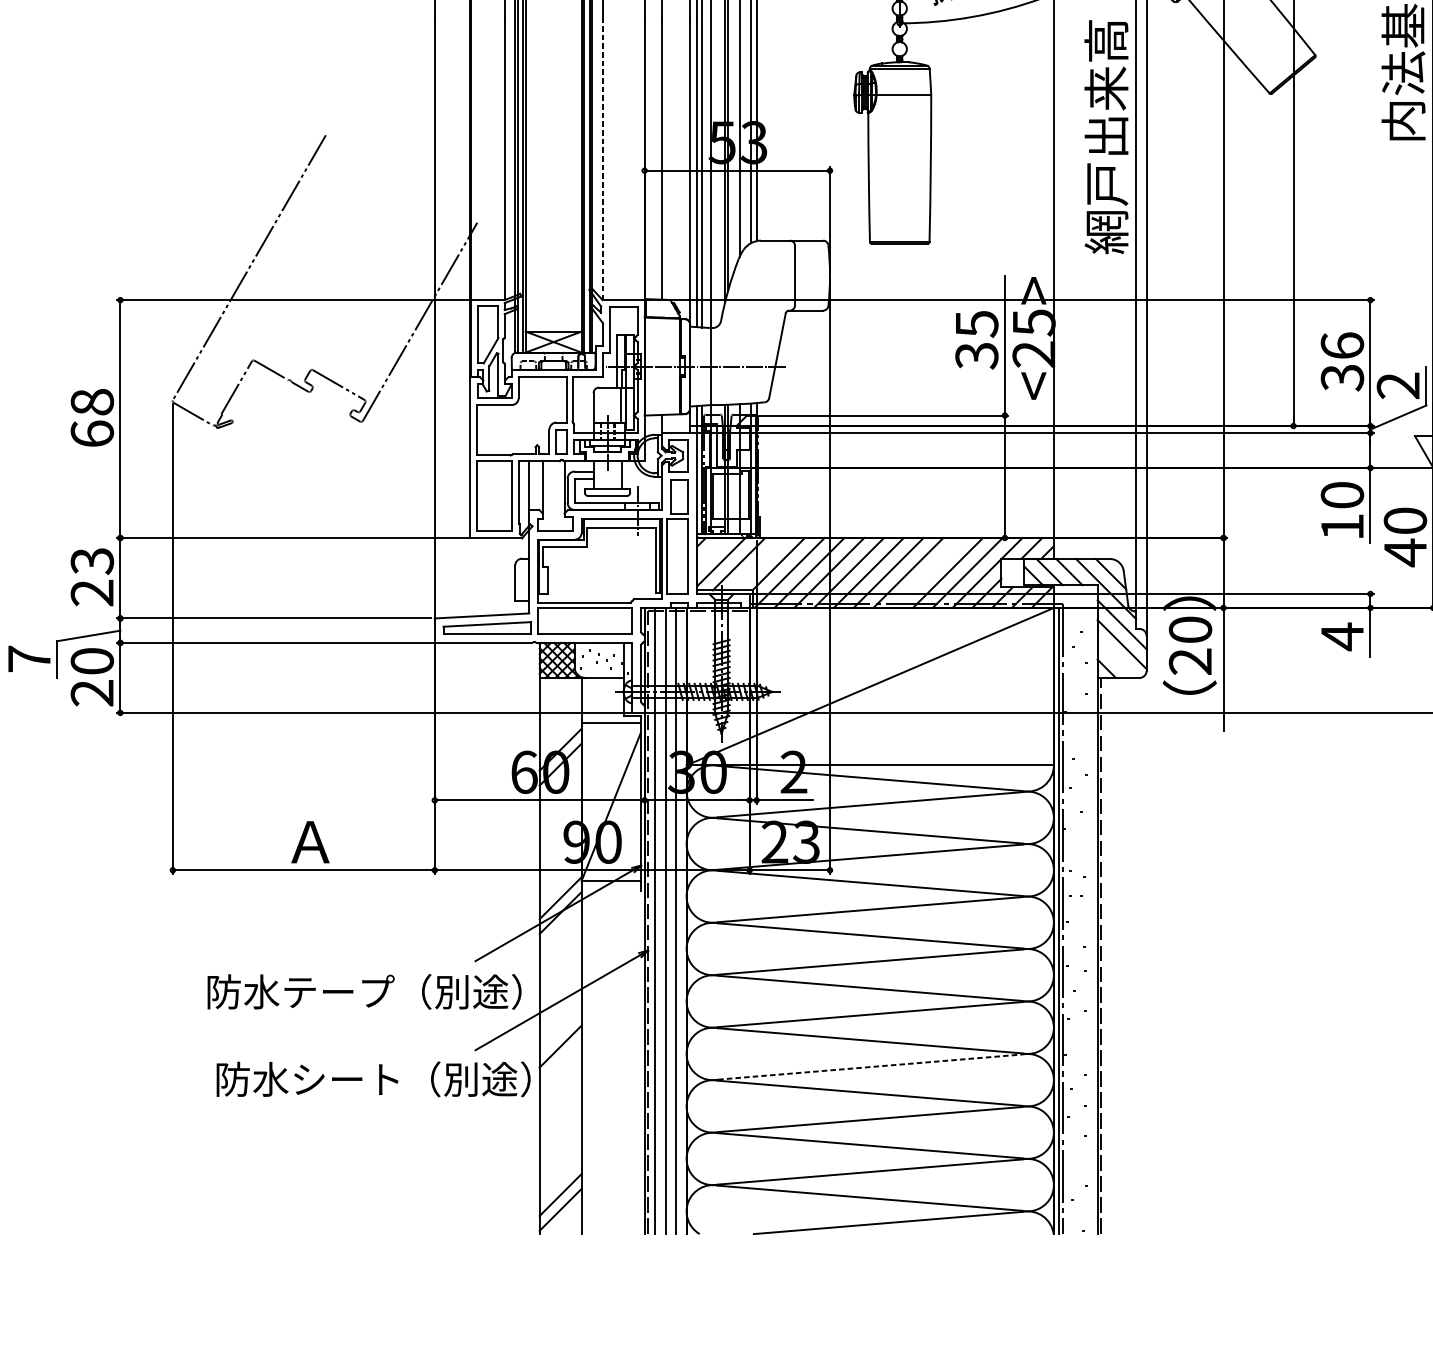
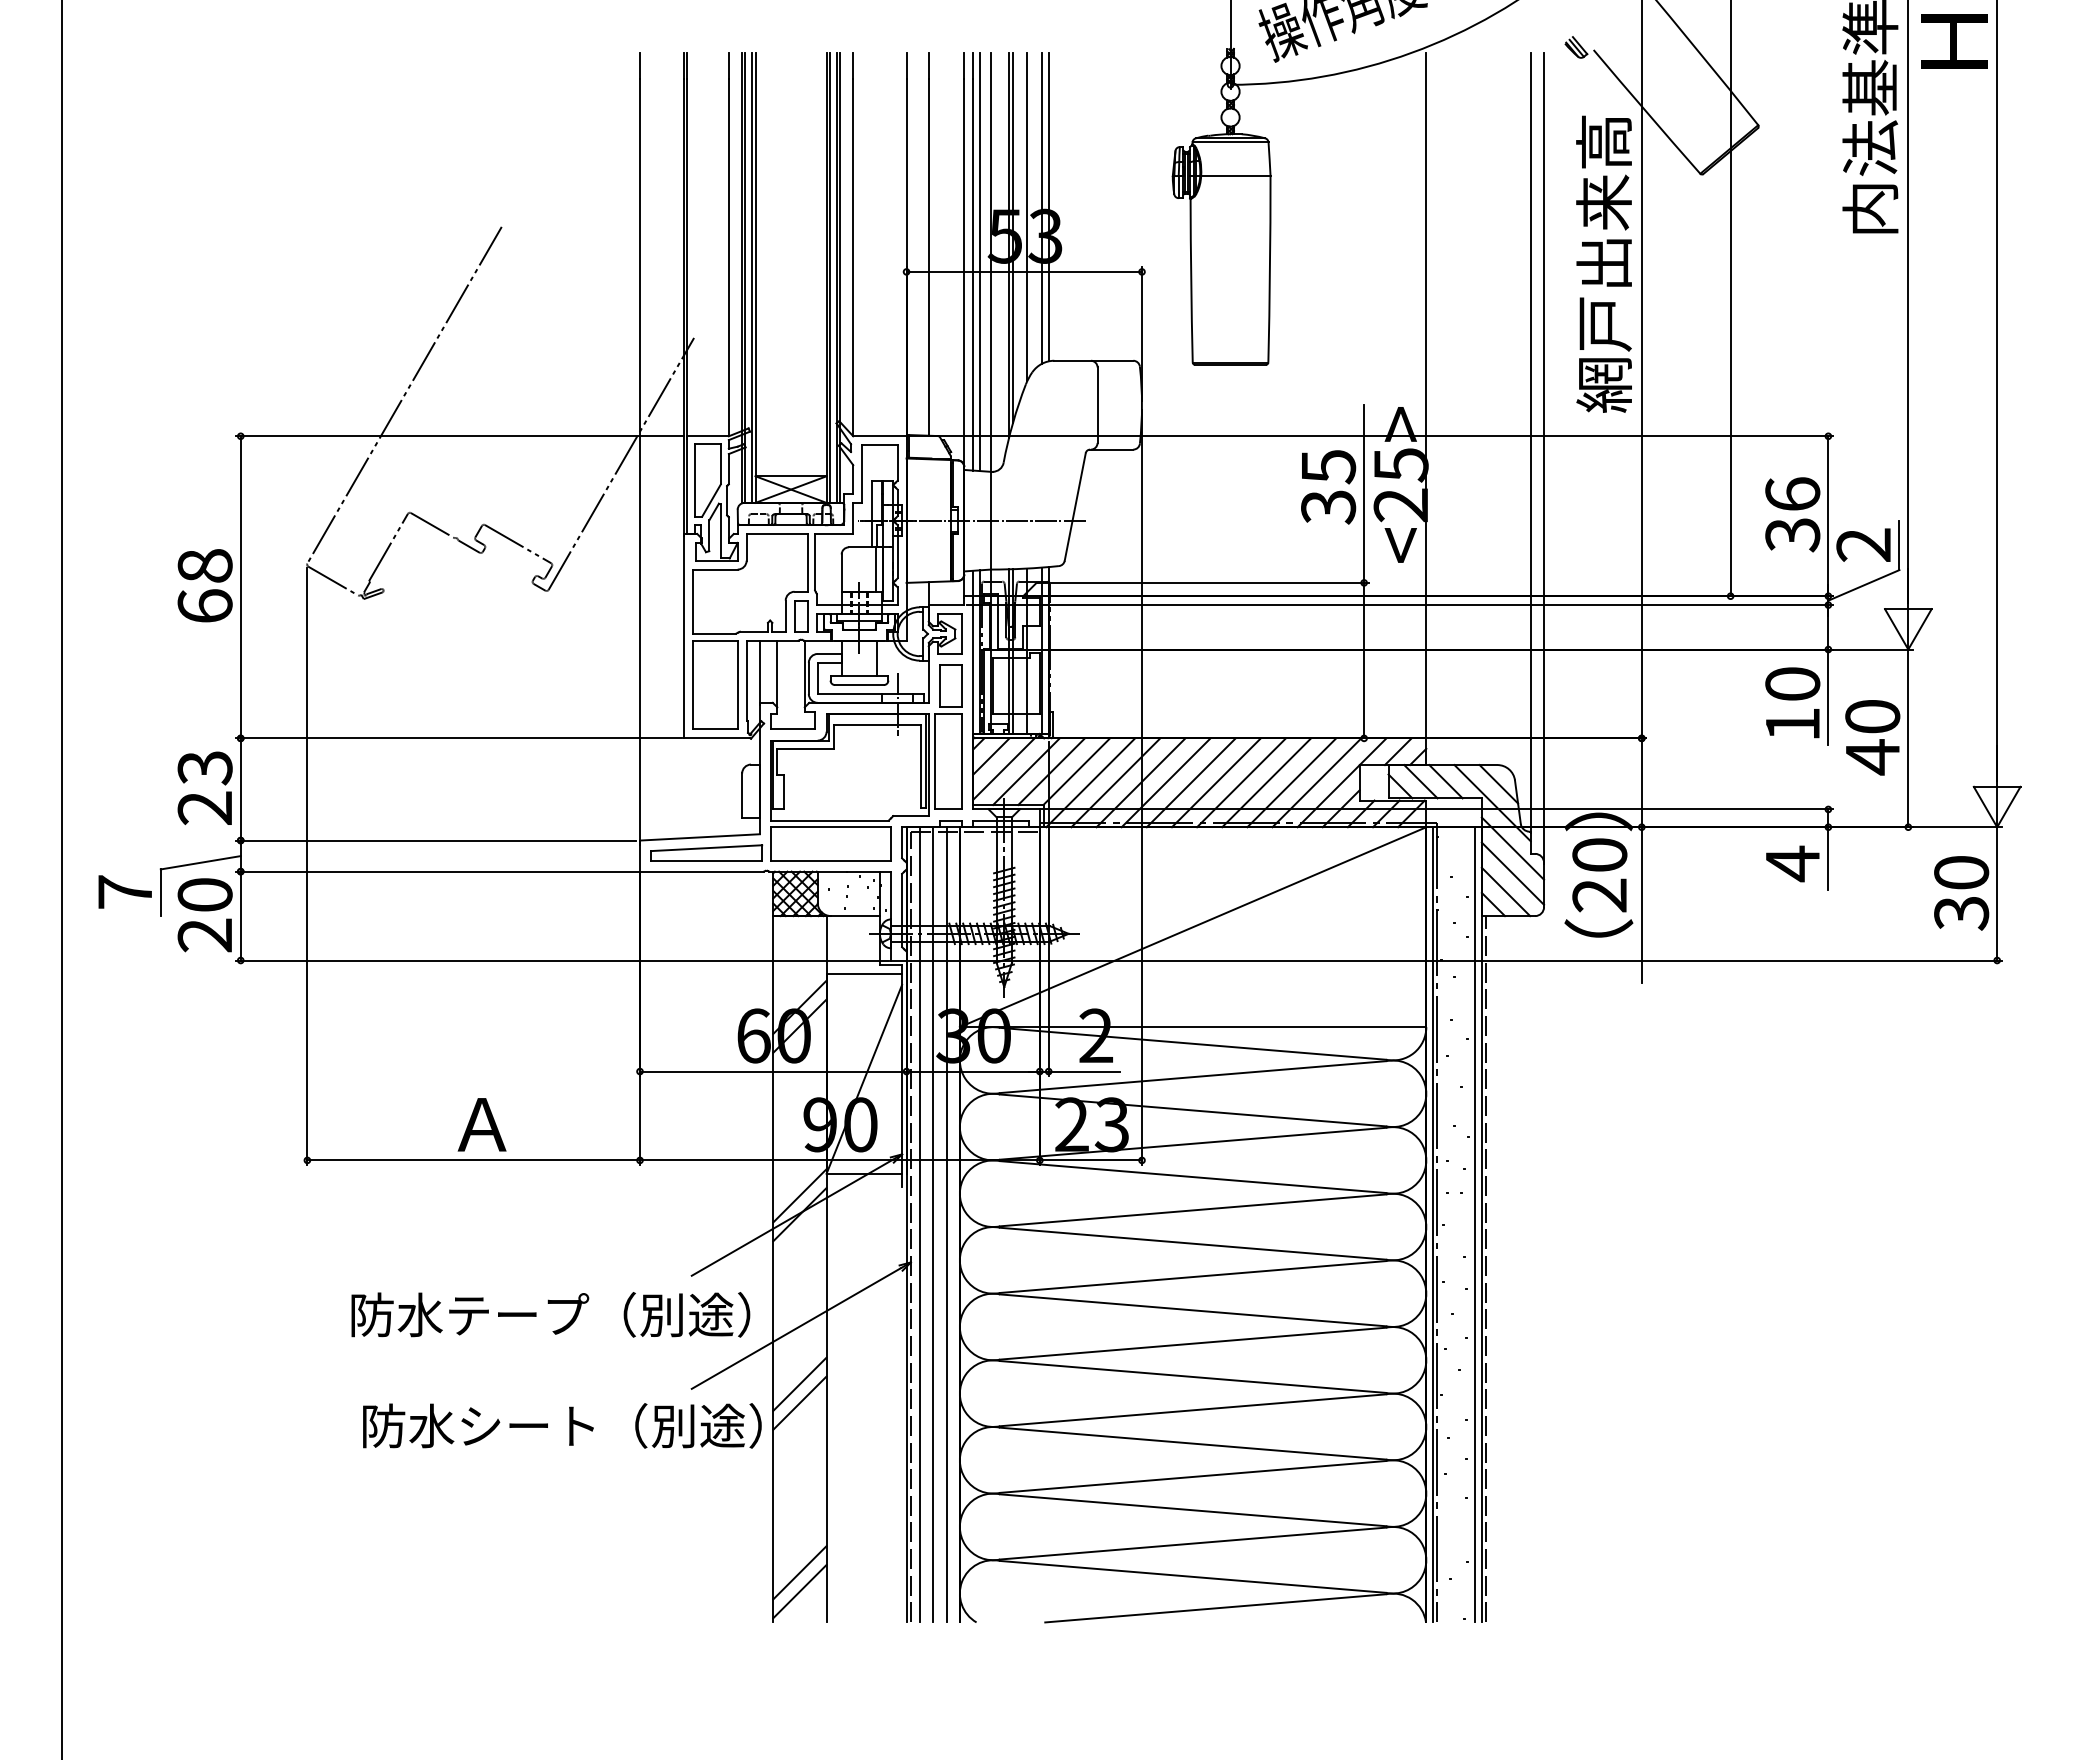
text: (1106, 136) -> (1603, 263), moved
line: (602, 159) -> (853, 257), dashed -> solid
line: (711, 552) -> (991, 756), added
line: (758, 564) -> (1051, 771), added
line: (928, 572) -> (1266, 782), added
line: (1116, 658) -> (1505, 891), added
line: (1092, 920) -> (1475, 1224), added
line: (560, 1060) -> (799, 1402), added
line: (870, 1067) -> (1193, 1410), dashed -> solid

